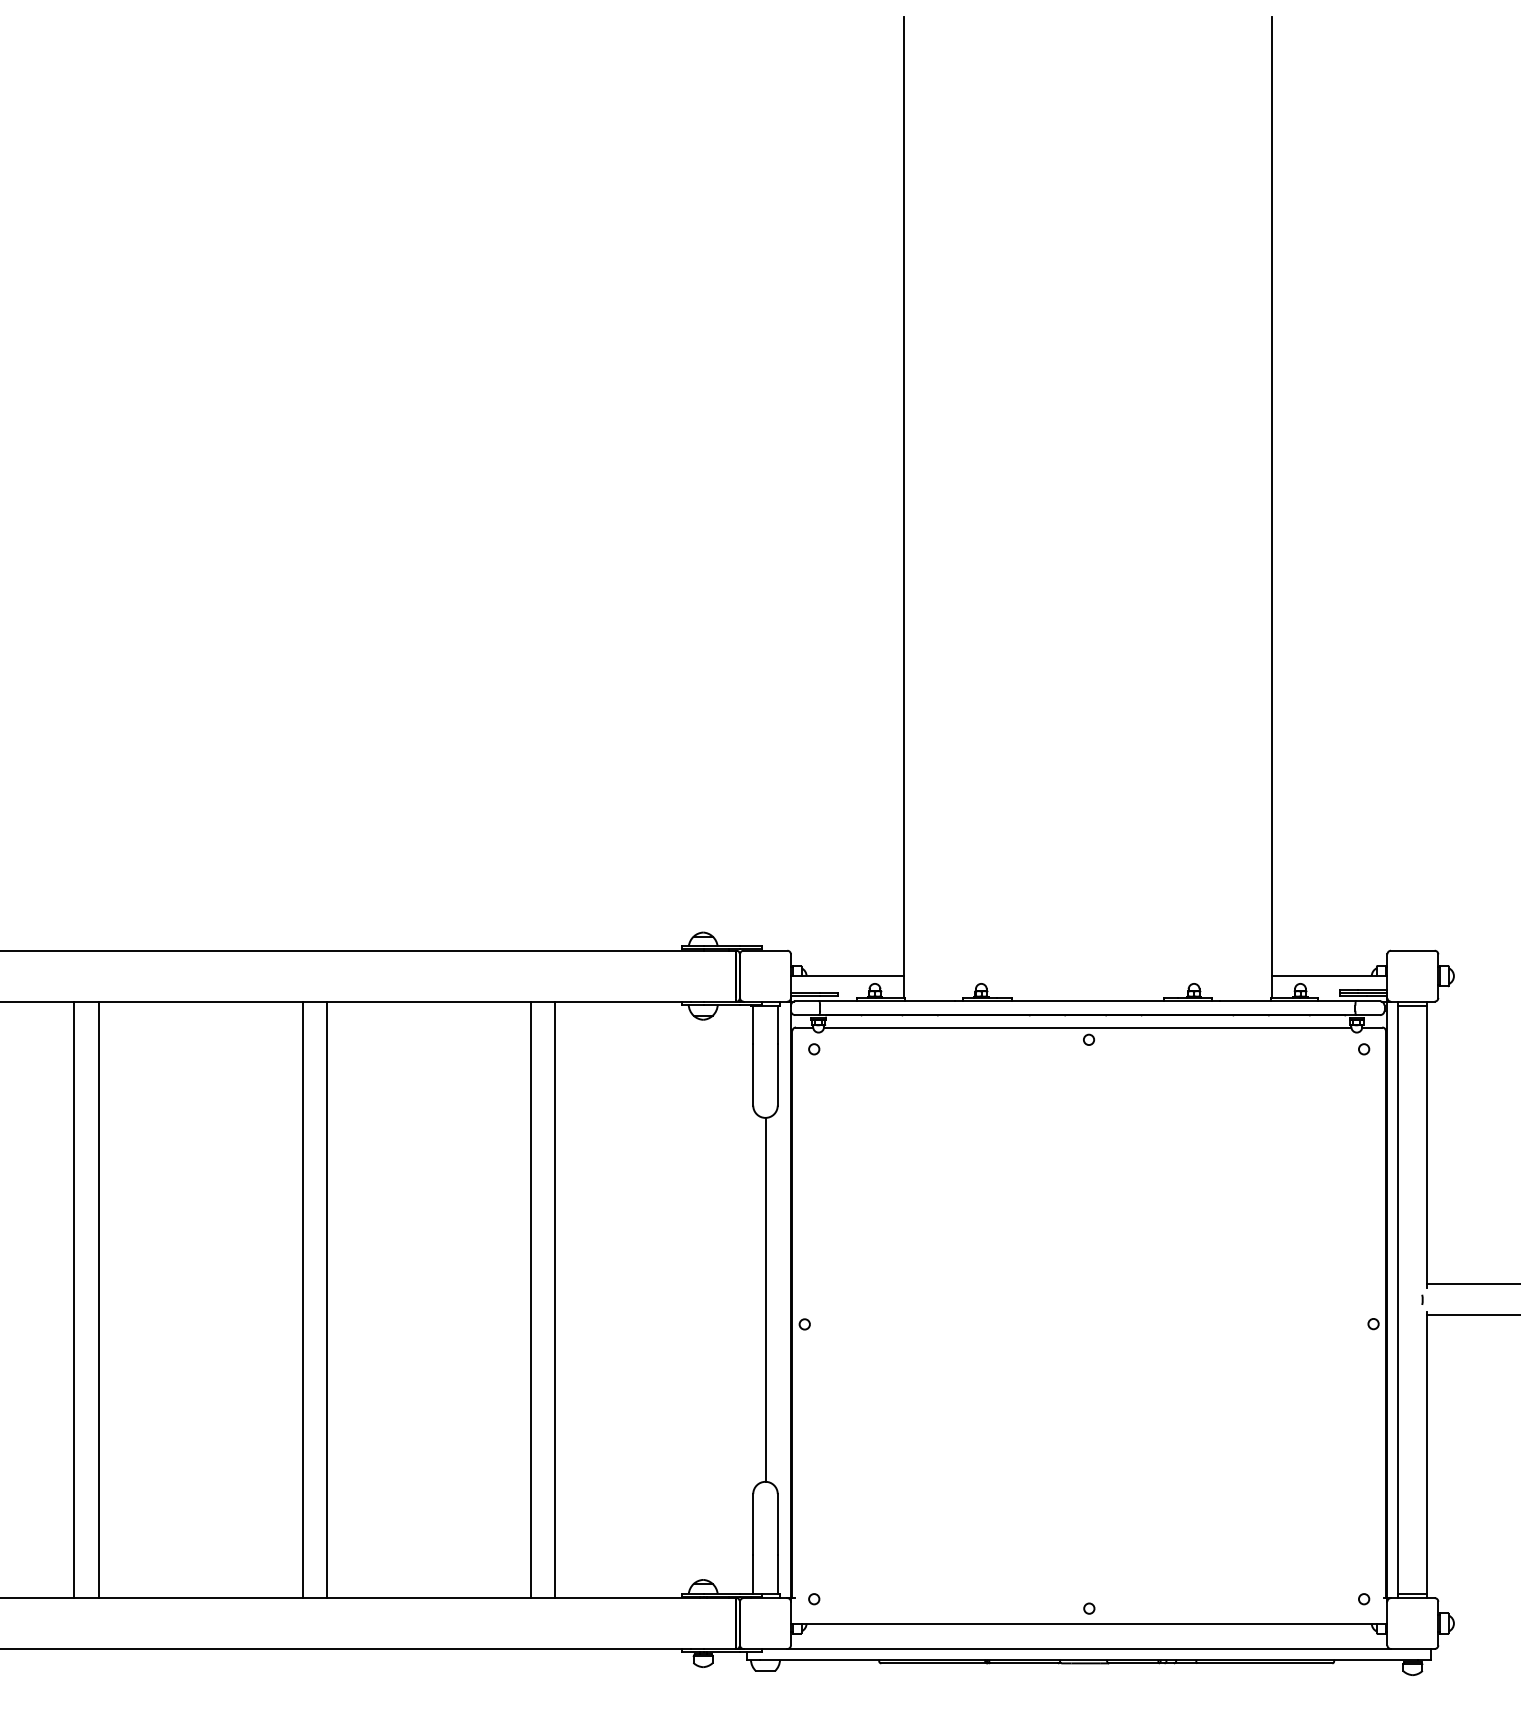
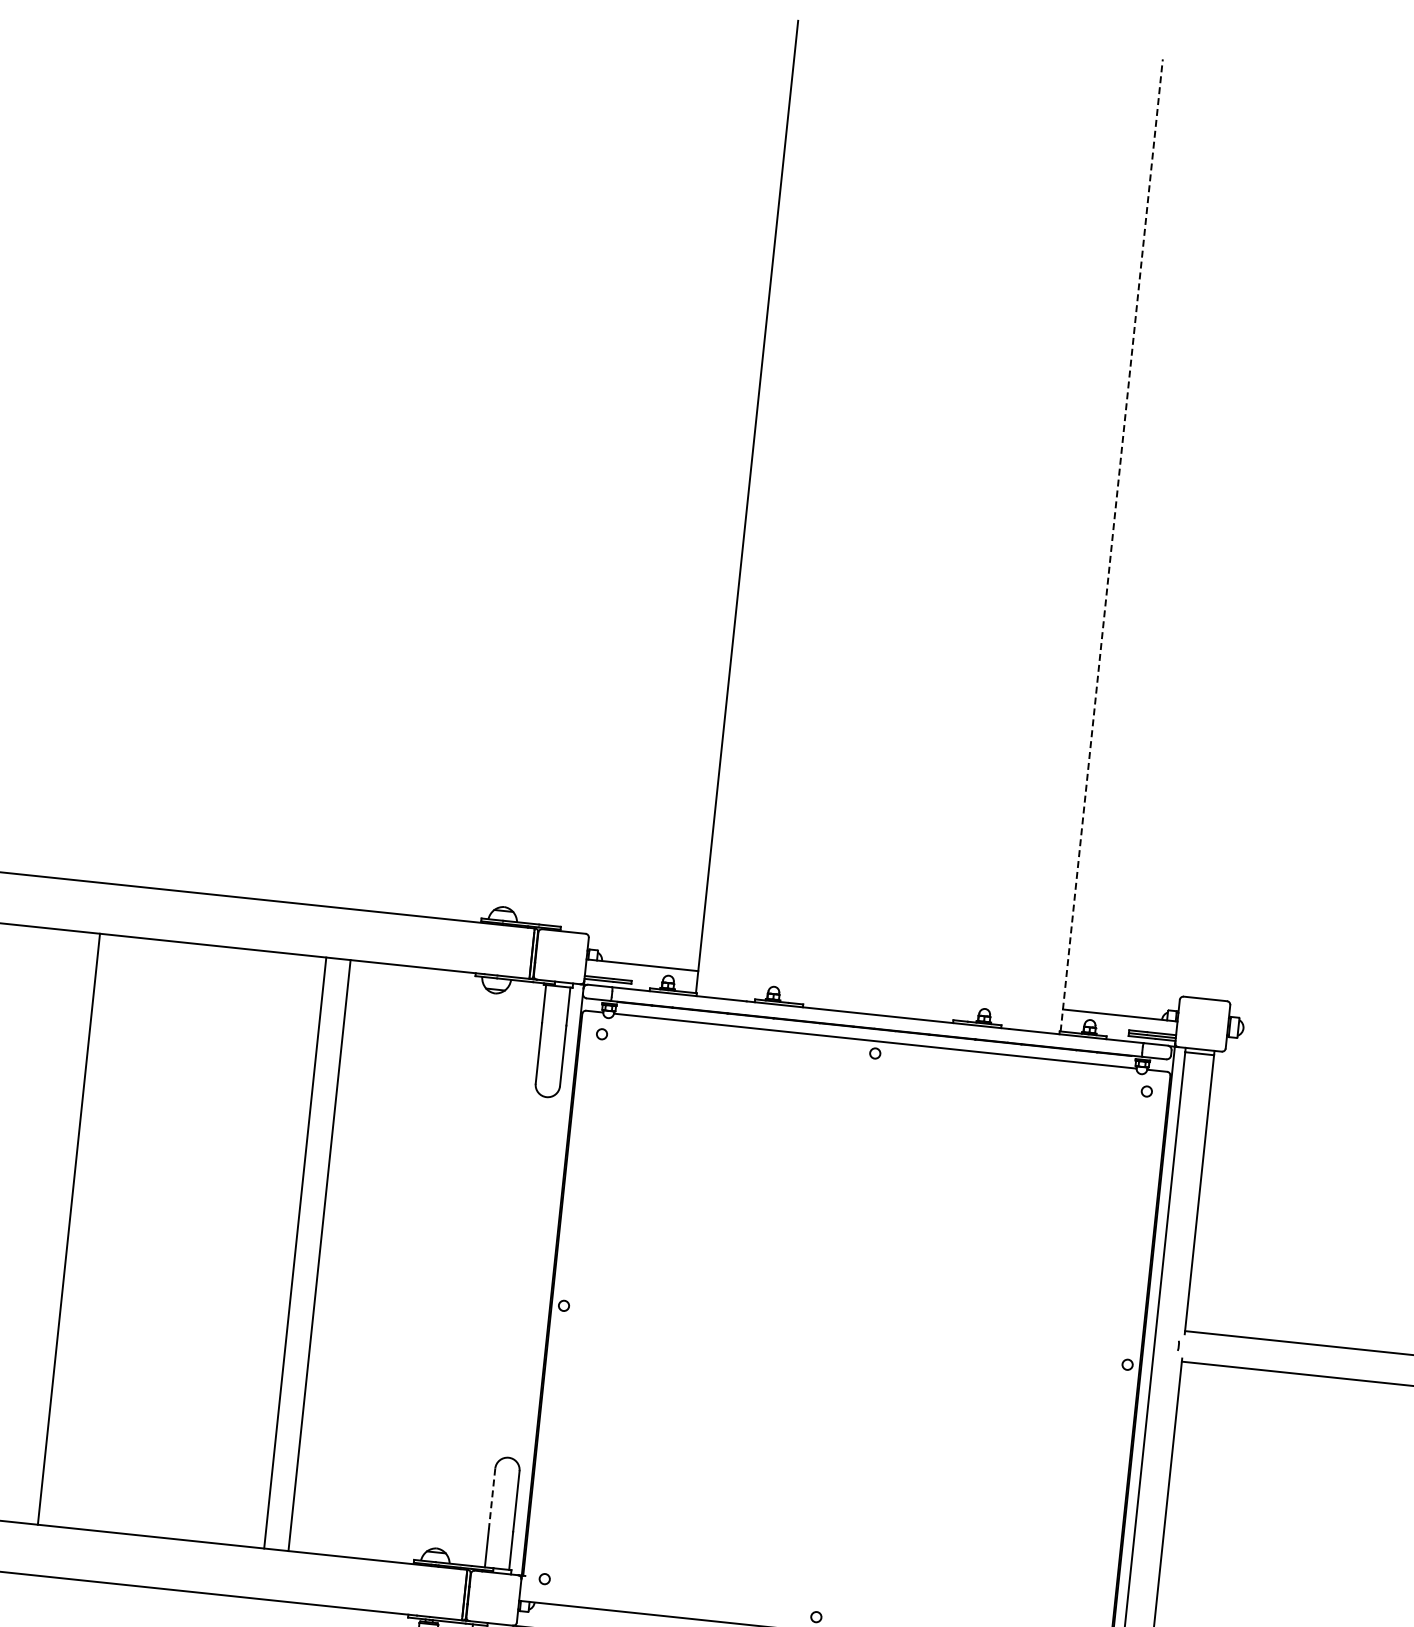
line: (1271, 507) -> (1111, 545), solid -> dashed
line: (327, 1299) -> (93, 1231), removed
line: (765, 1299) -> (527, 1277), removed
line: (753, 1524) -> (492, 1498), solid -> dashed

